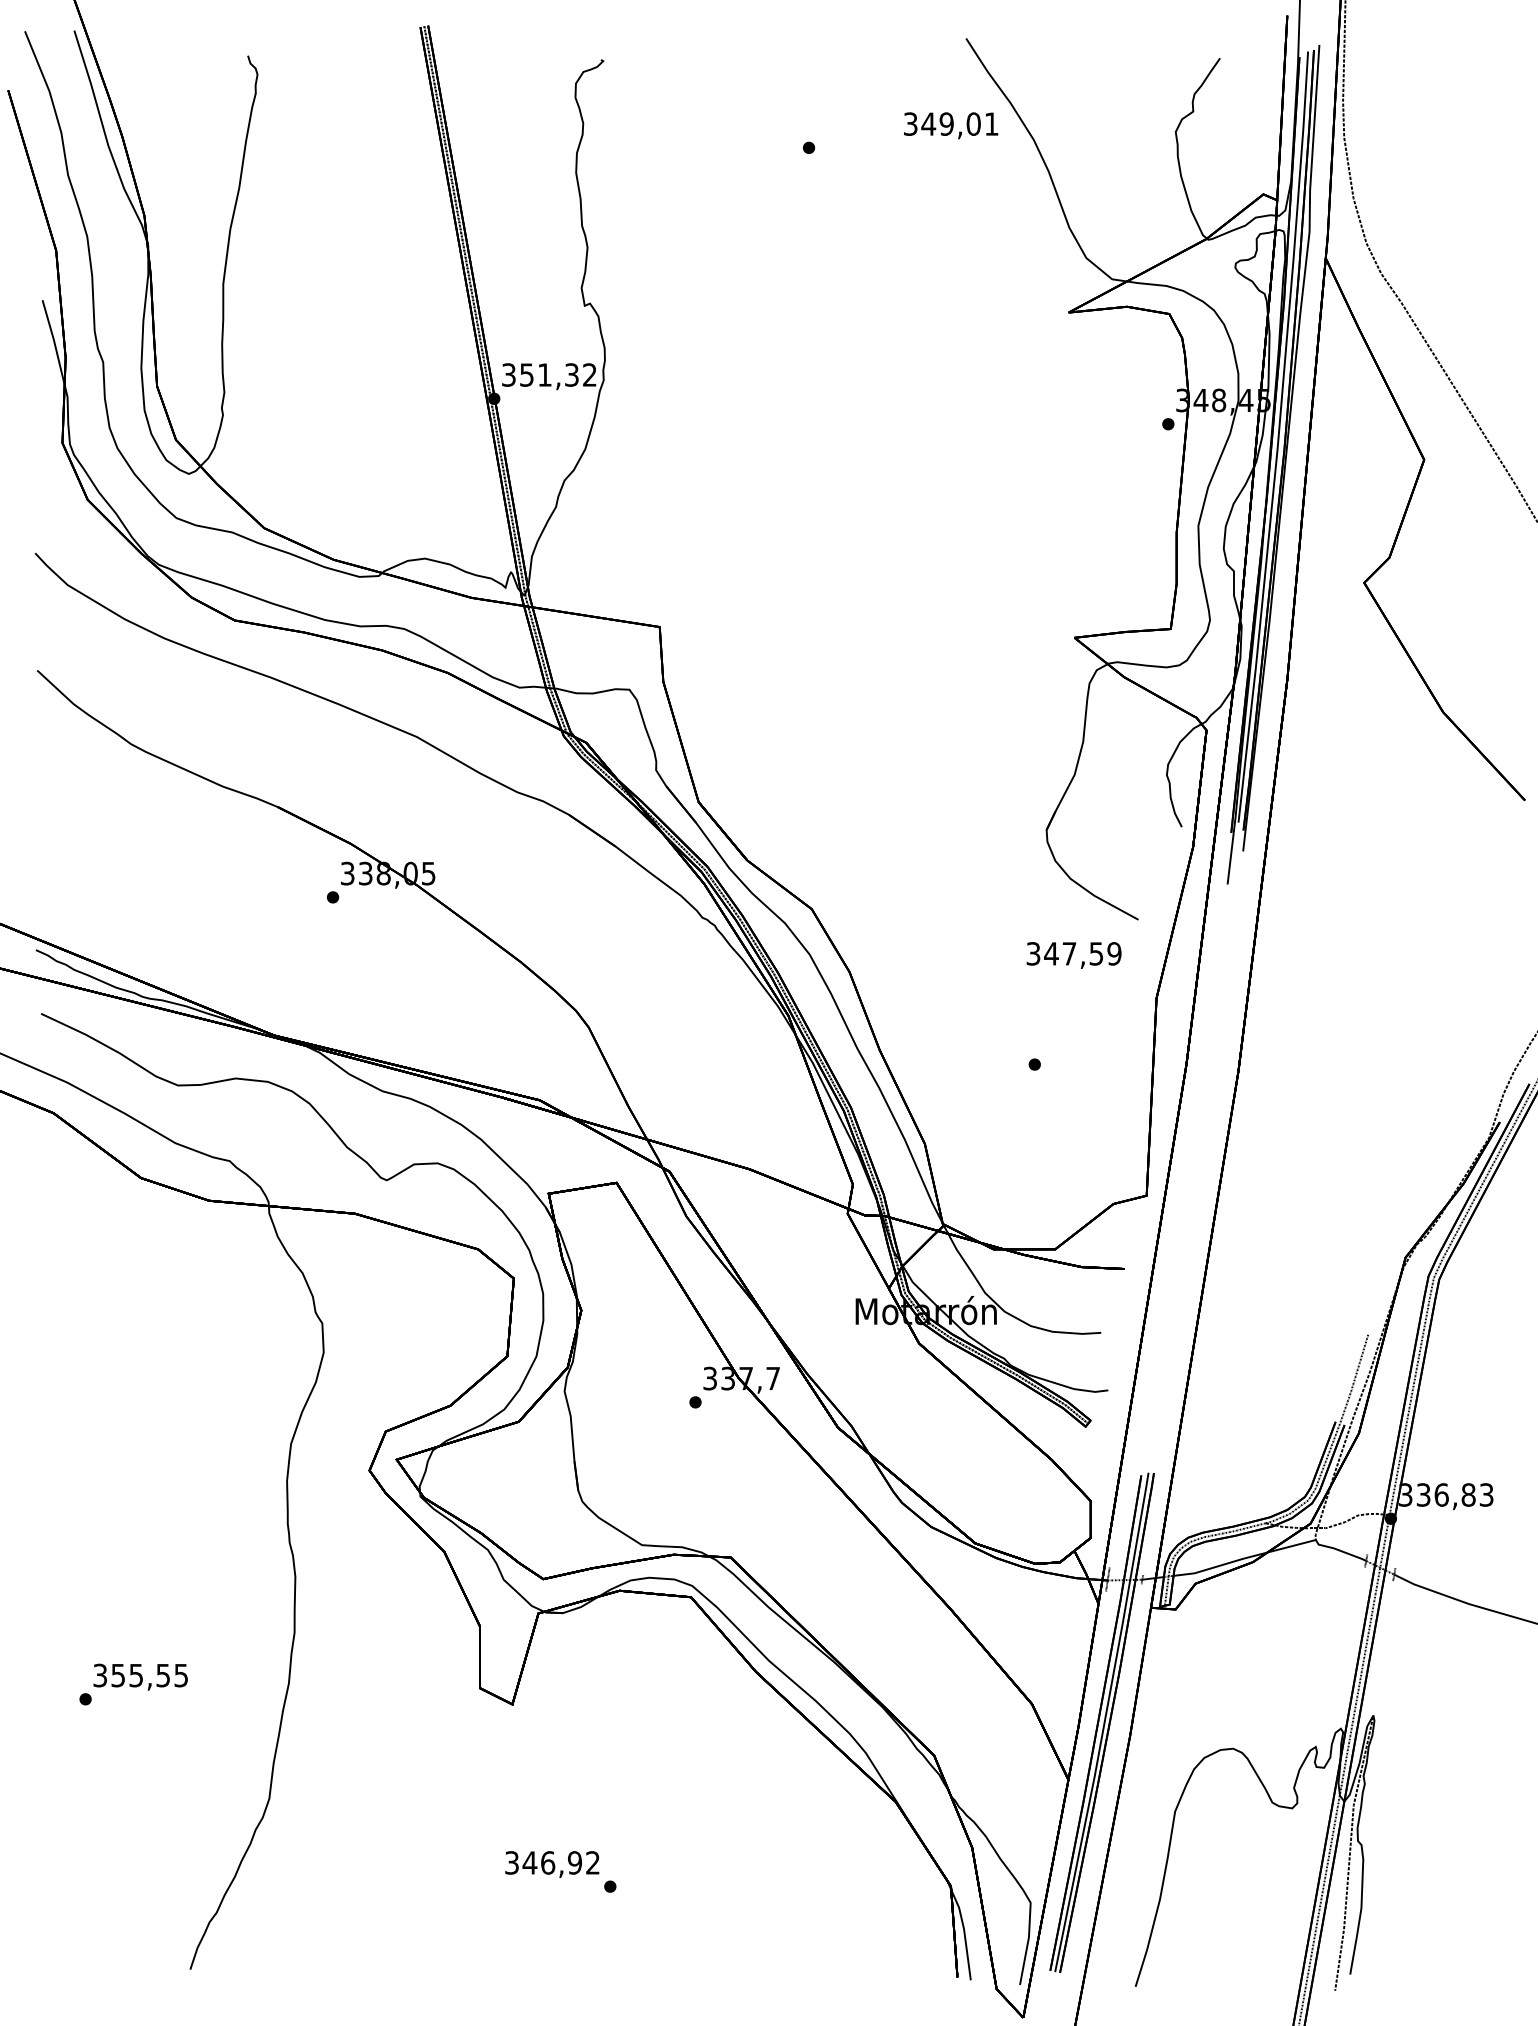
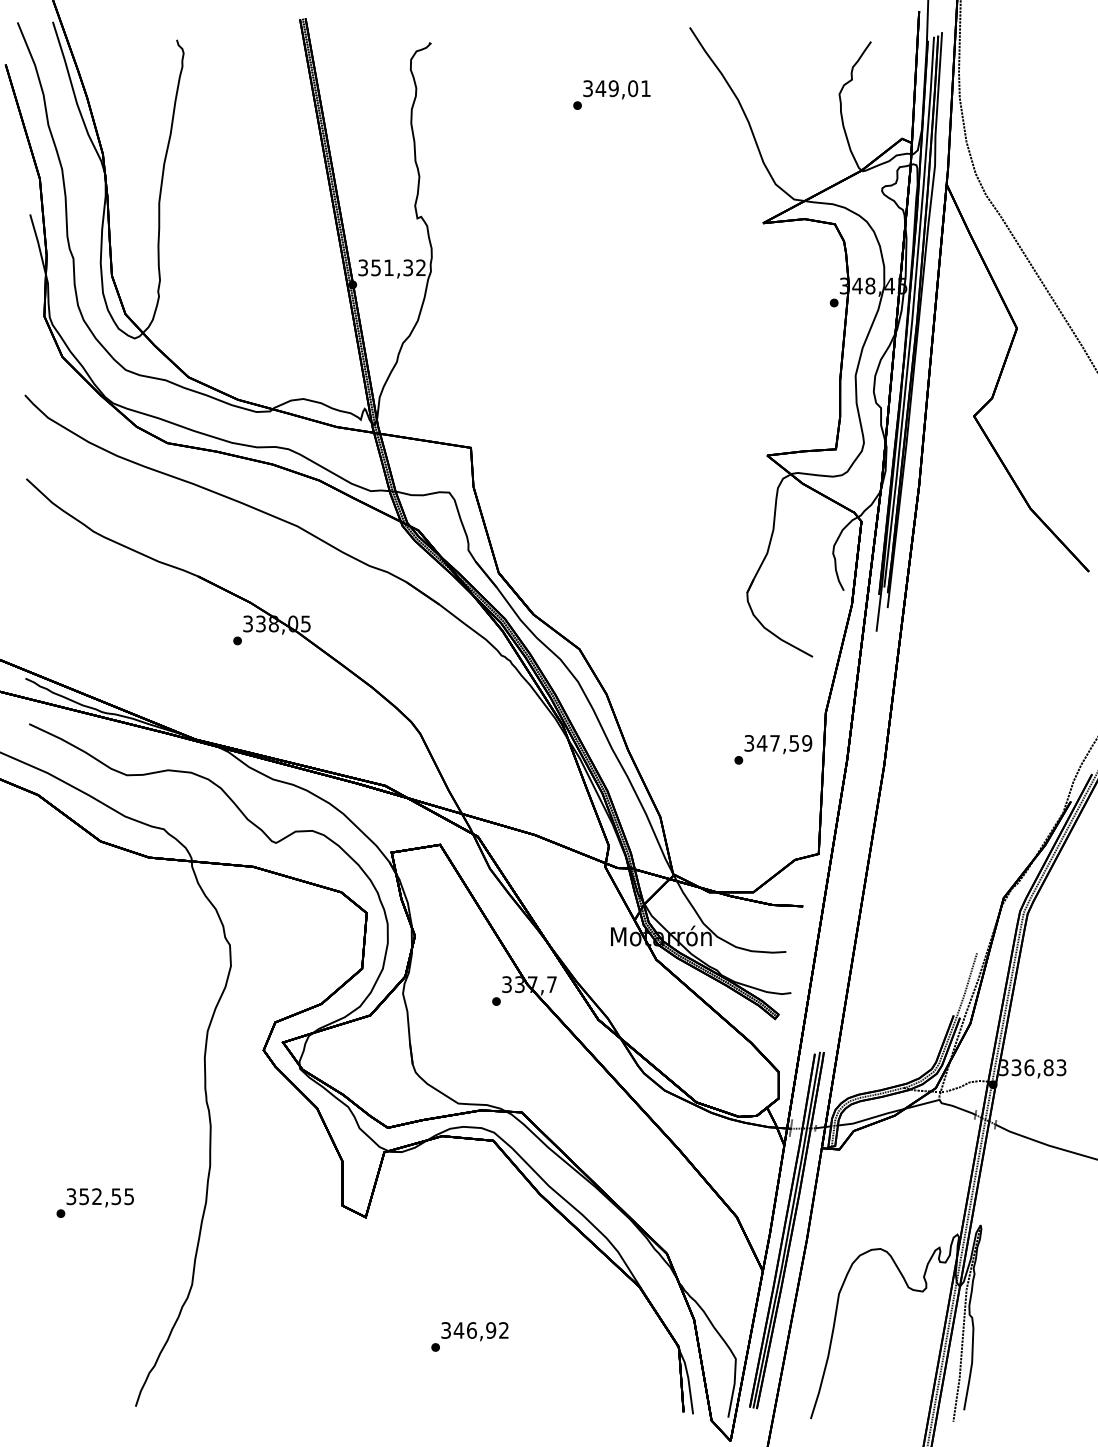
text: (951, 125) -> (617, 89), moved
text: (1073, 955) -> (777, 744), moved
text: (135, 1675) -> (96, 1196), 355,55 -> 352,55
text: (552, 1864) -> (475, 1331), moved

